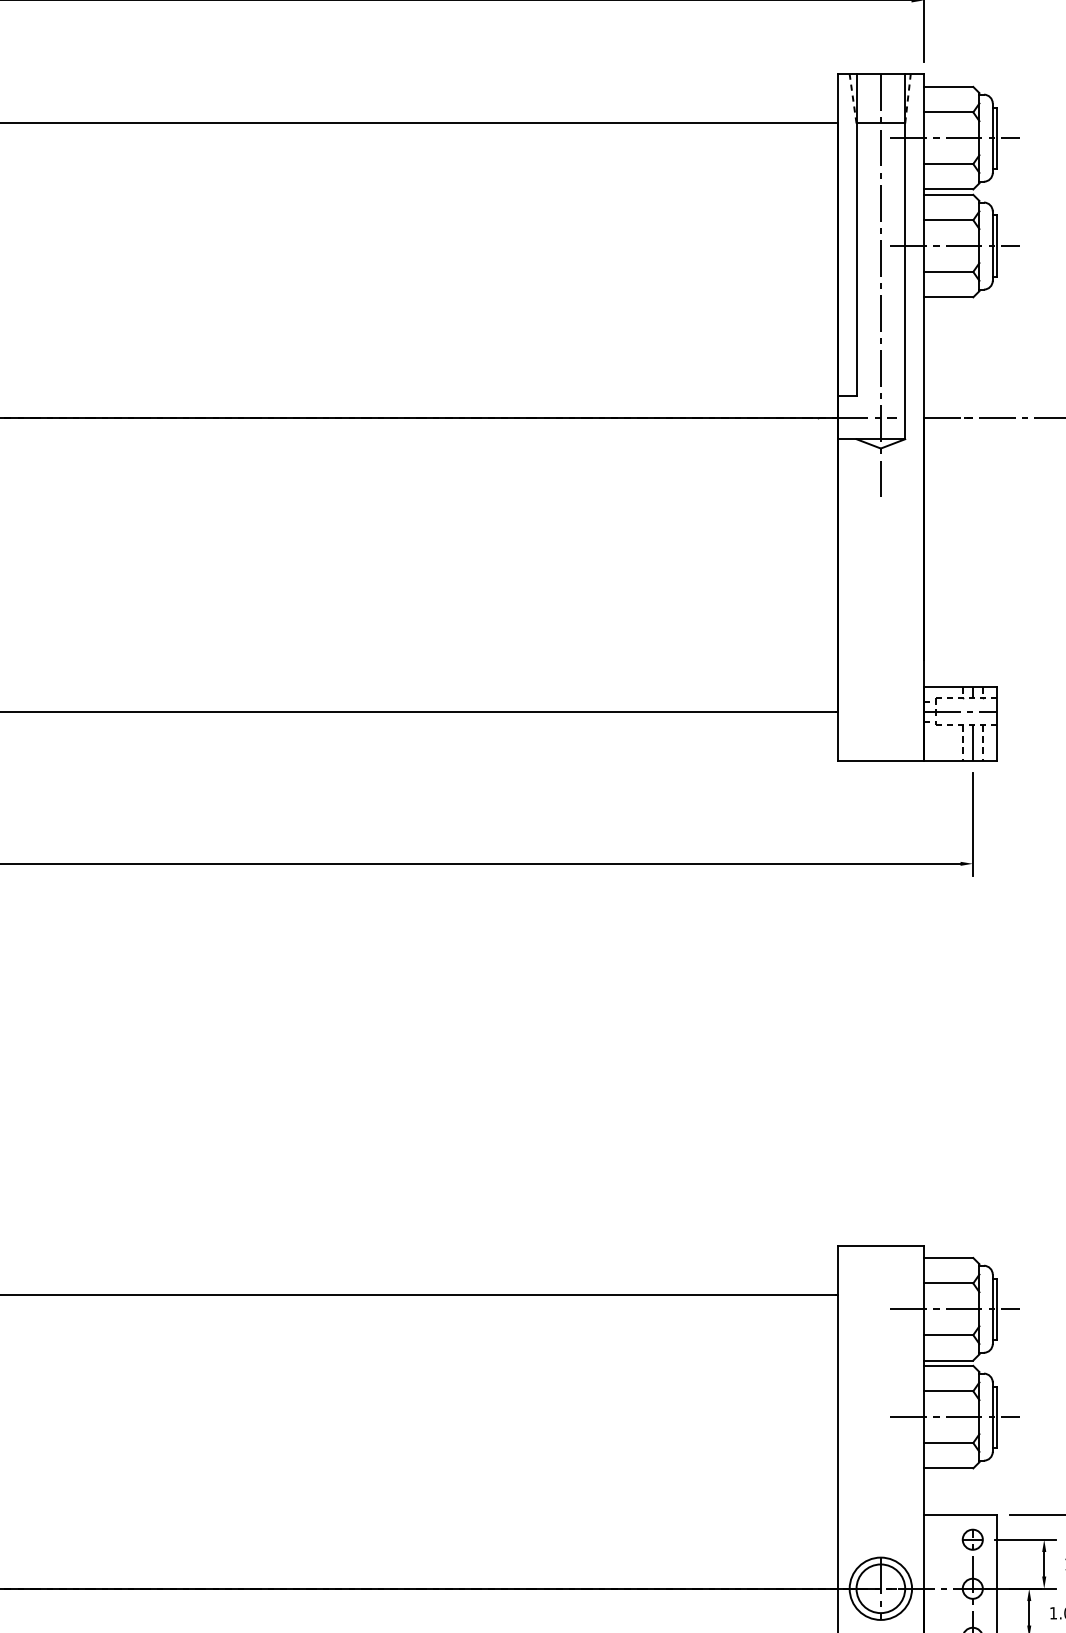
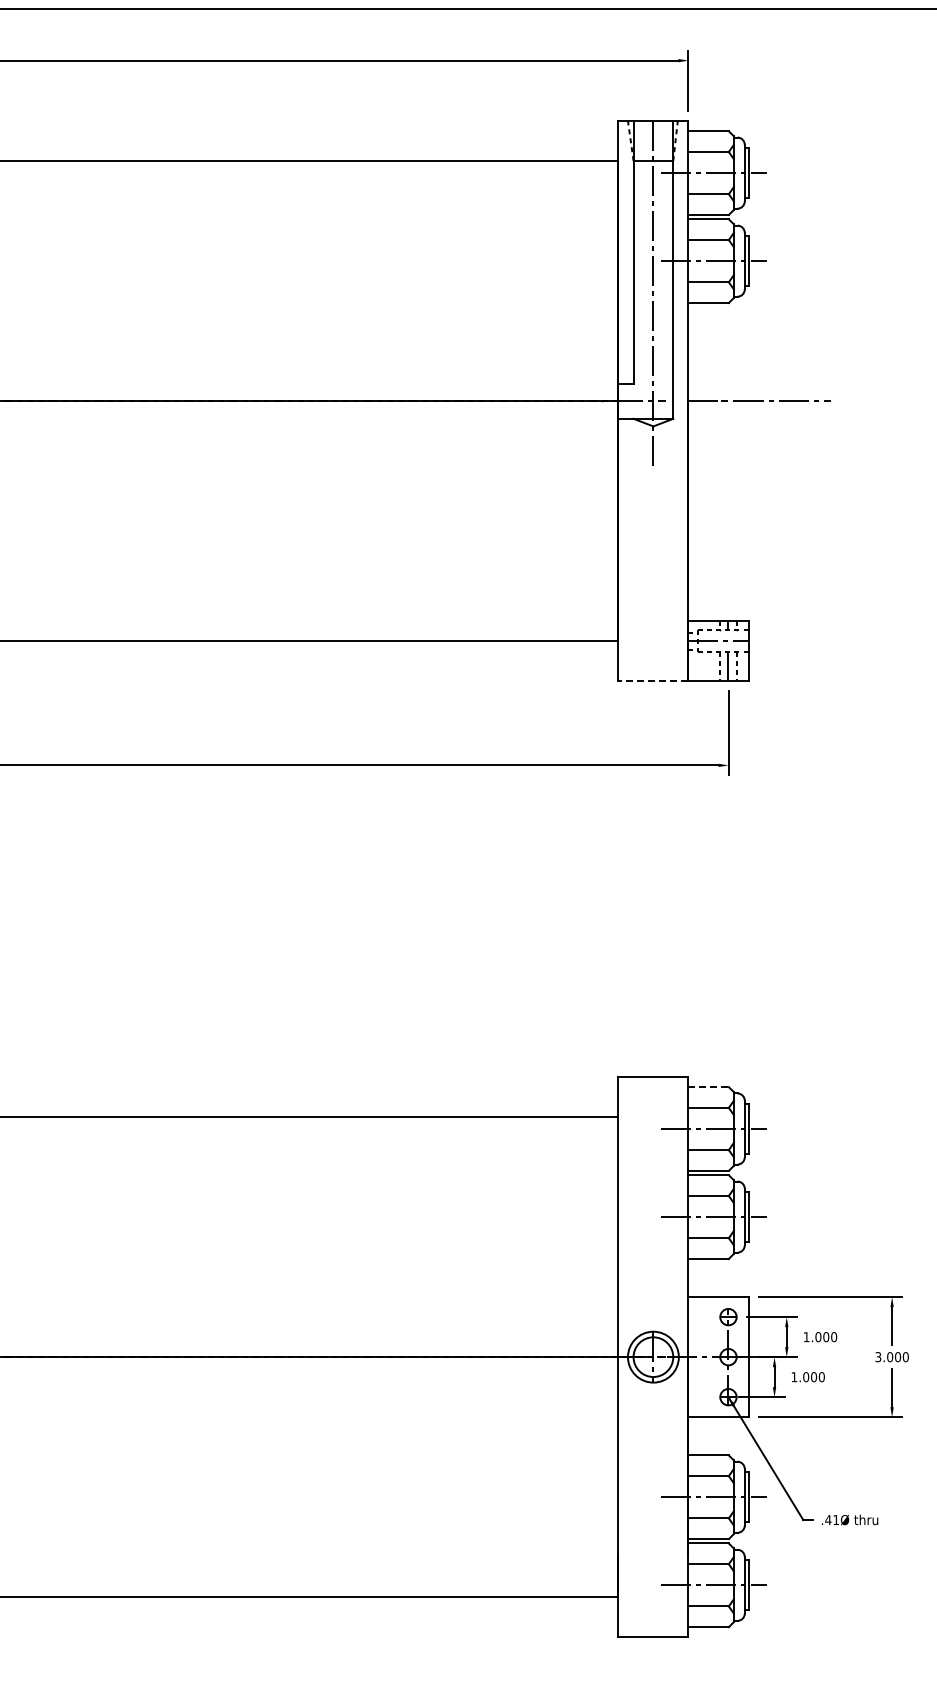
line: (879, 761) -> (652, 681), solid -> dashed
line: (949, 1258) -> (709, 1087), solid -> dashed

